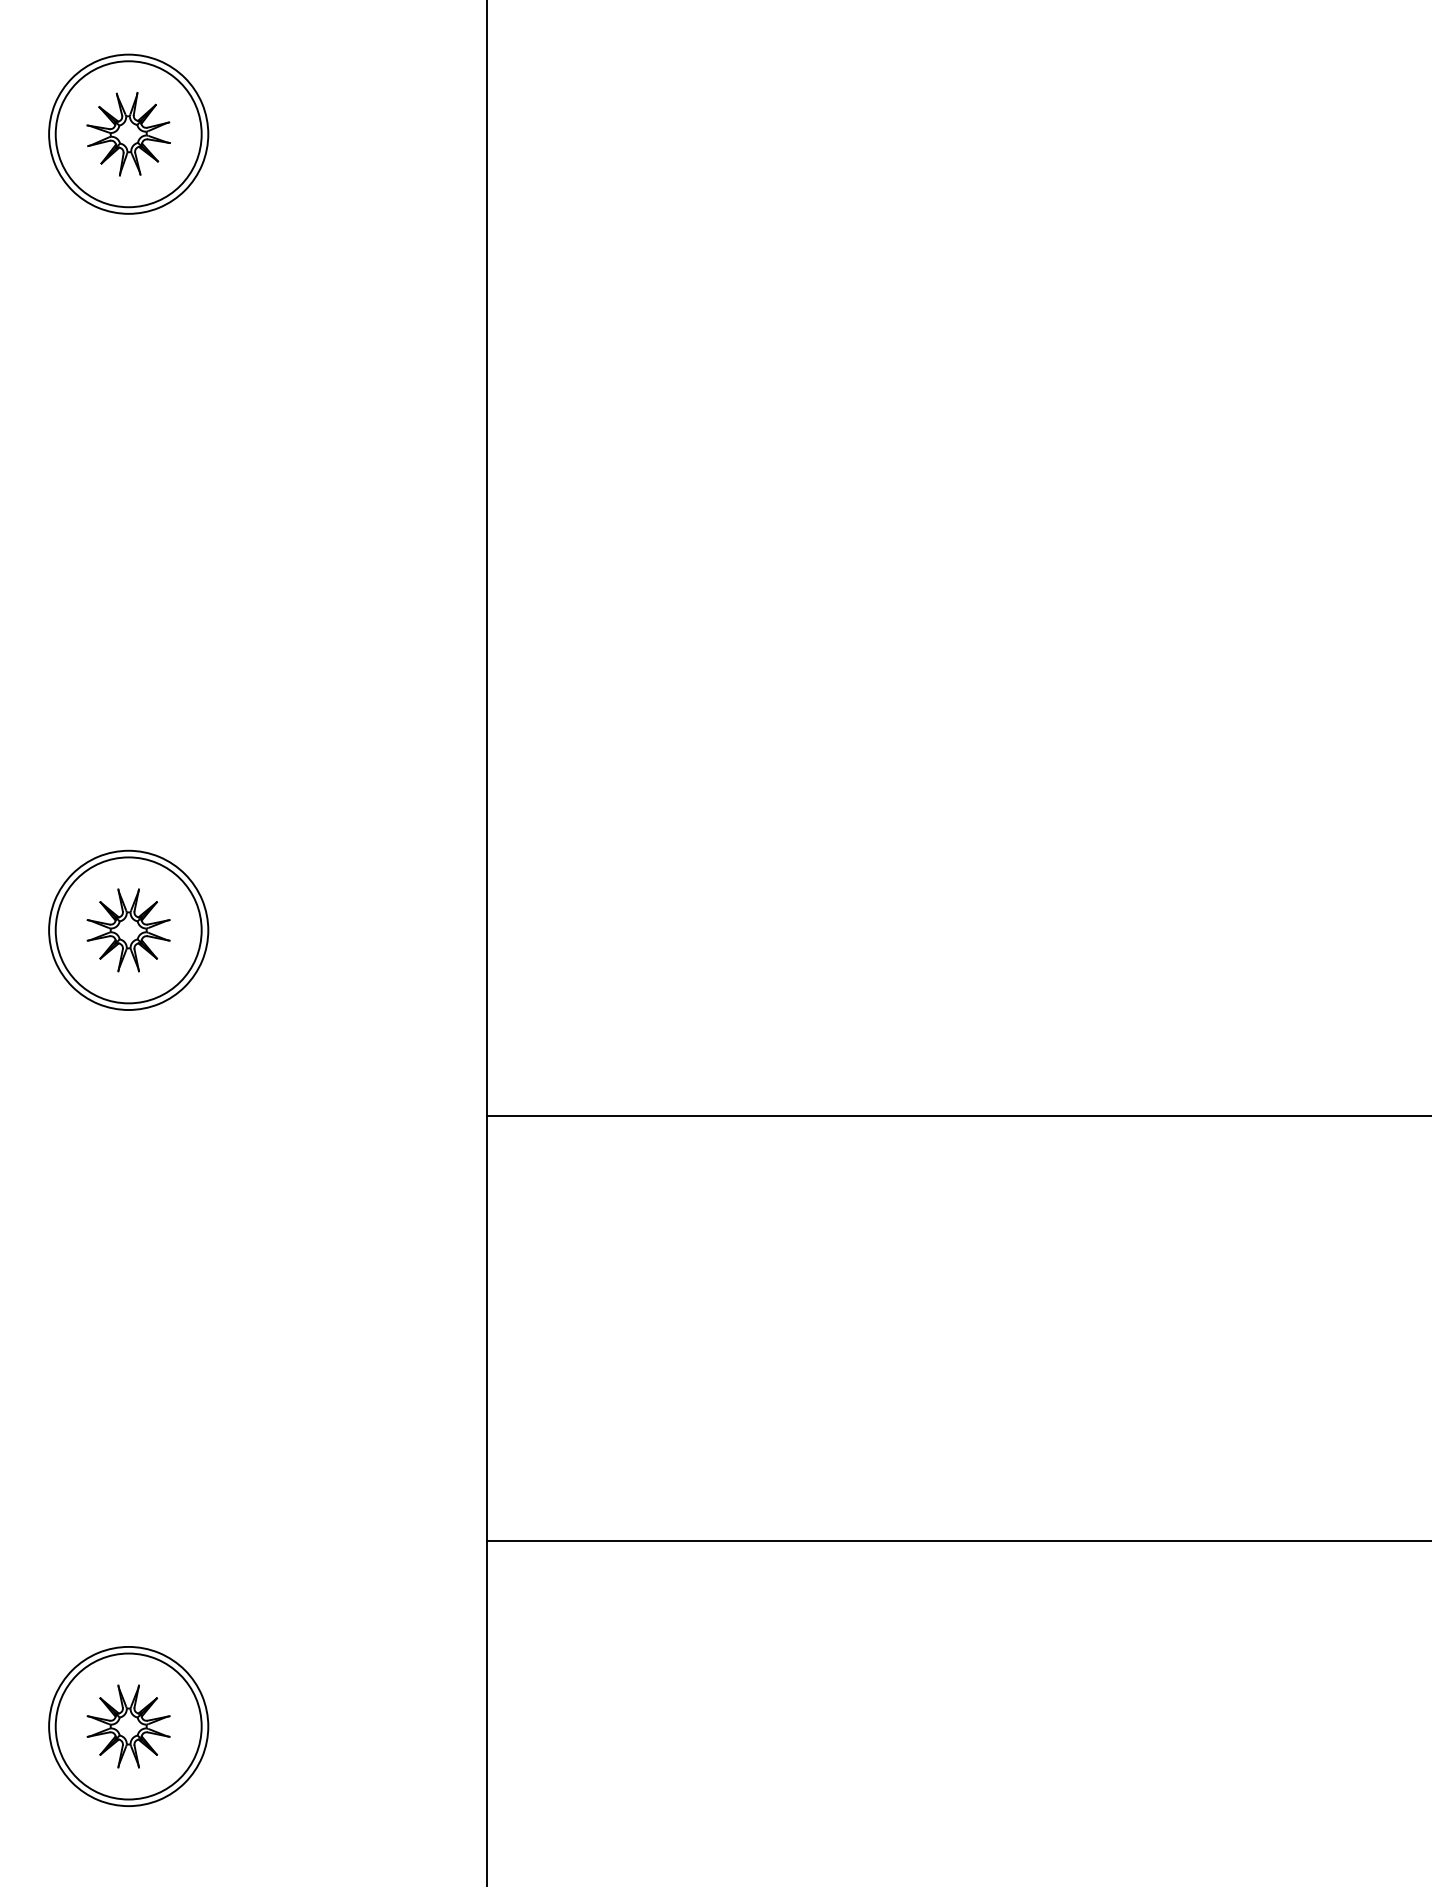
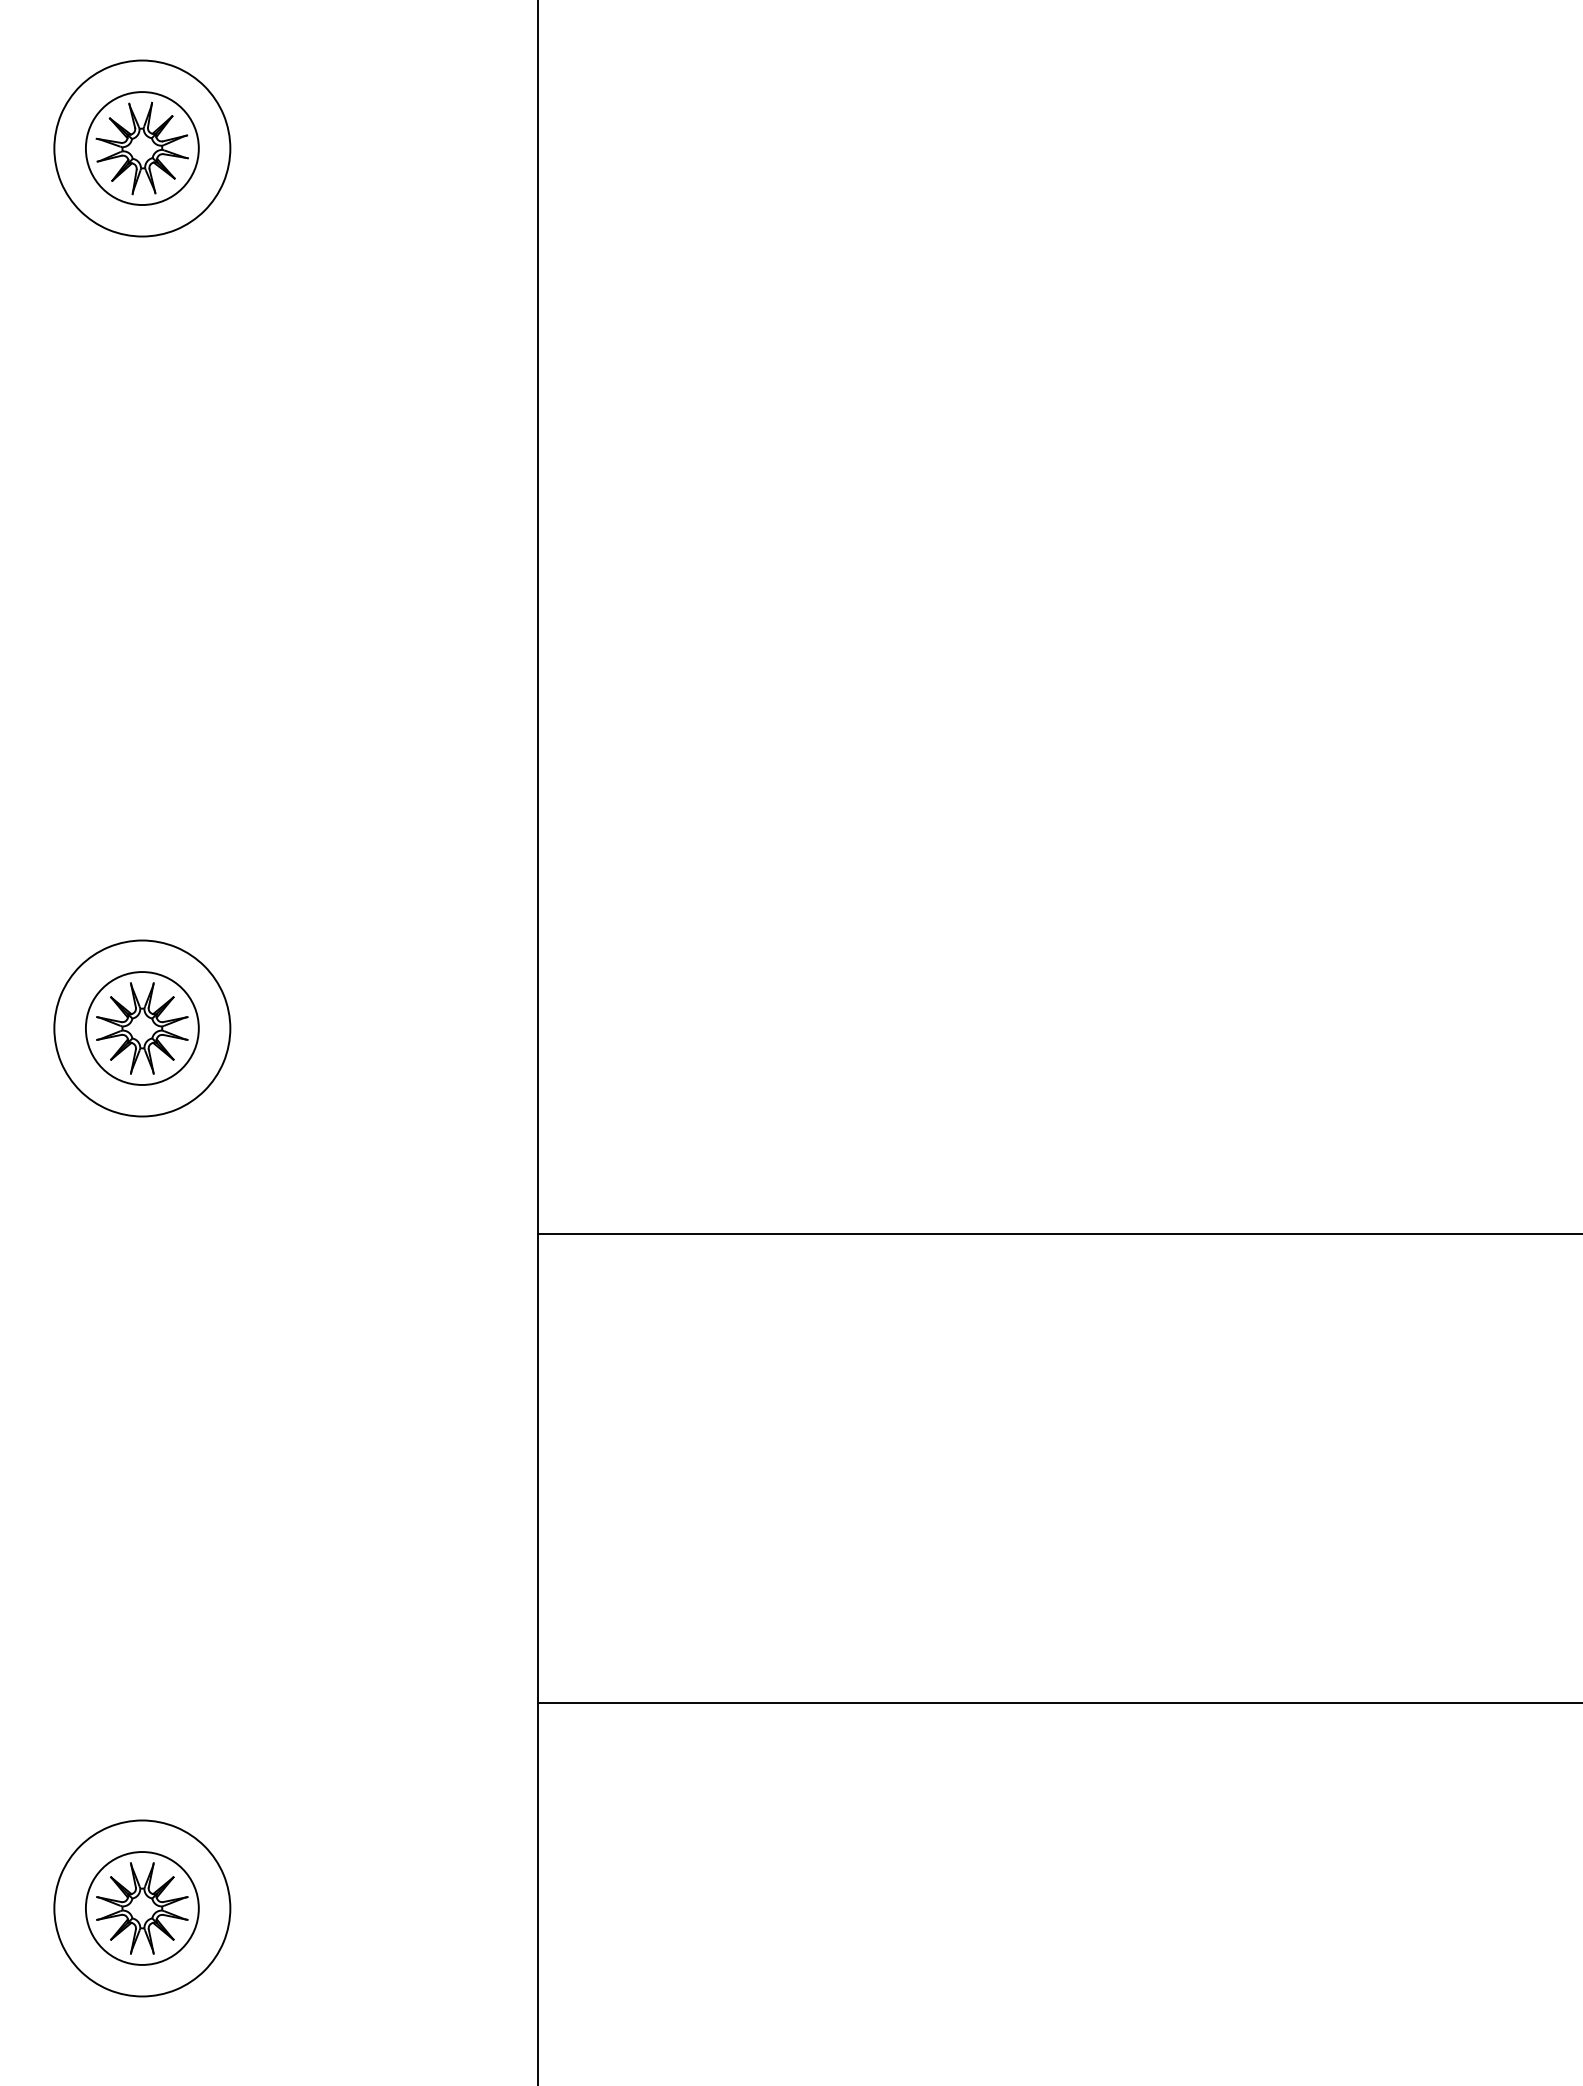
circle: (128, 134) -> (142, 148), size x0.7
circle: (128, 930) -> (142, 1028), size x0.7
circle: (128, 1726) -> (142, 1908), size x0.7

